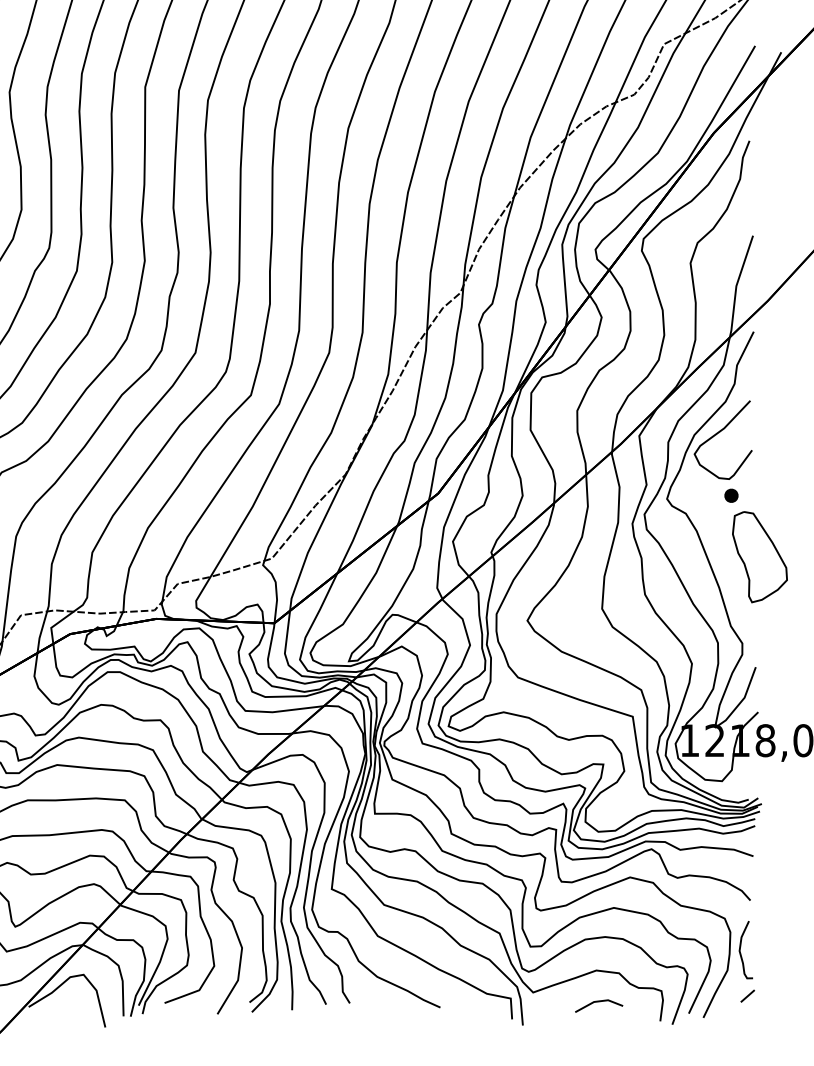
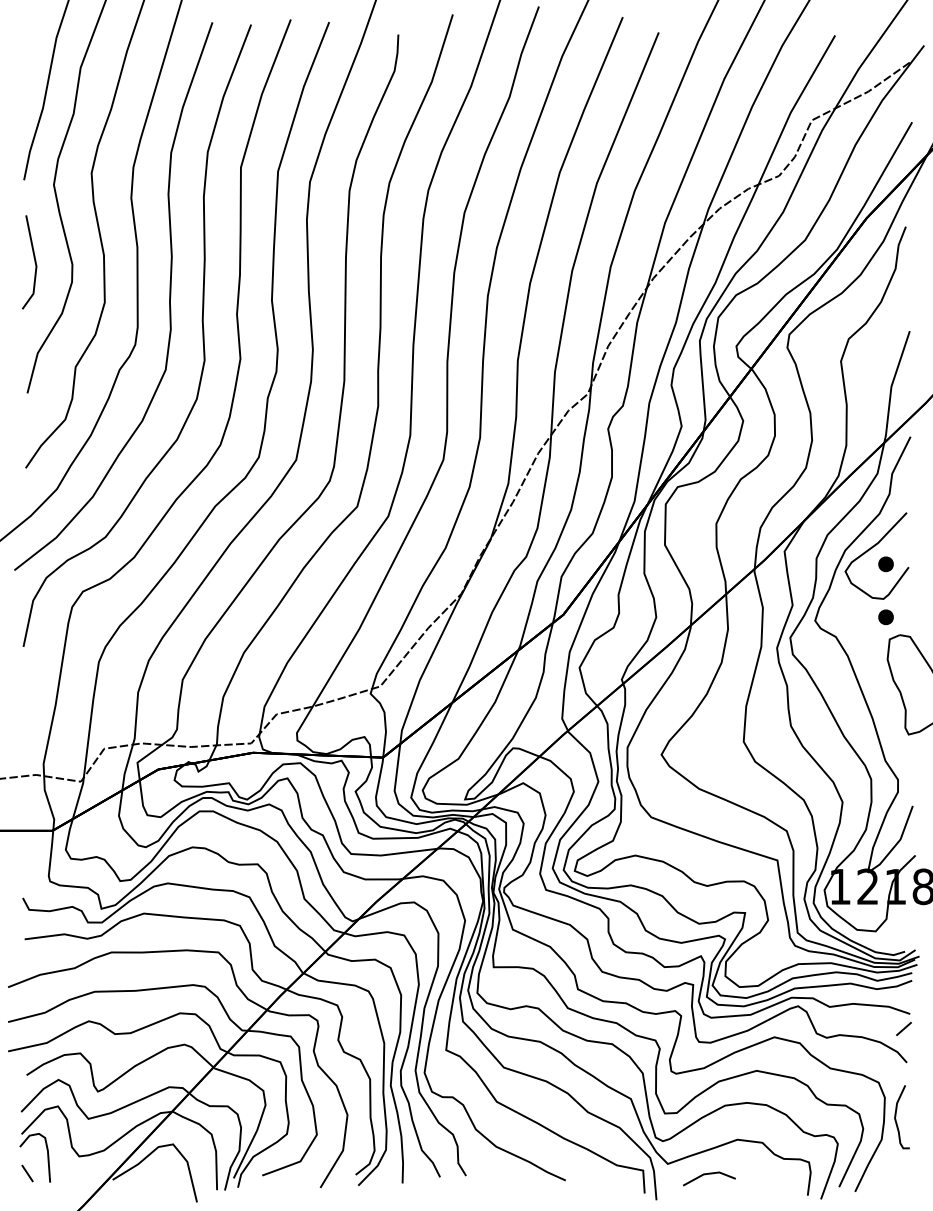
part: (730, 447) -> (885, 564), added
line: (747, 995) -> (903, 1028), moved
line: (599, 1002) -> (709, 1174), moved

